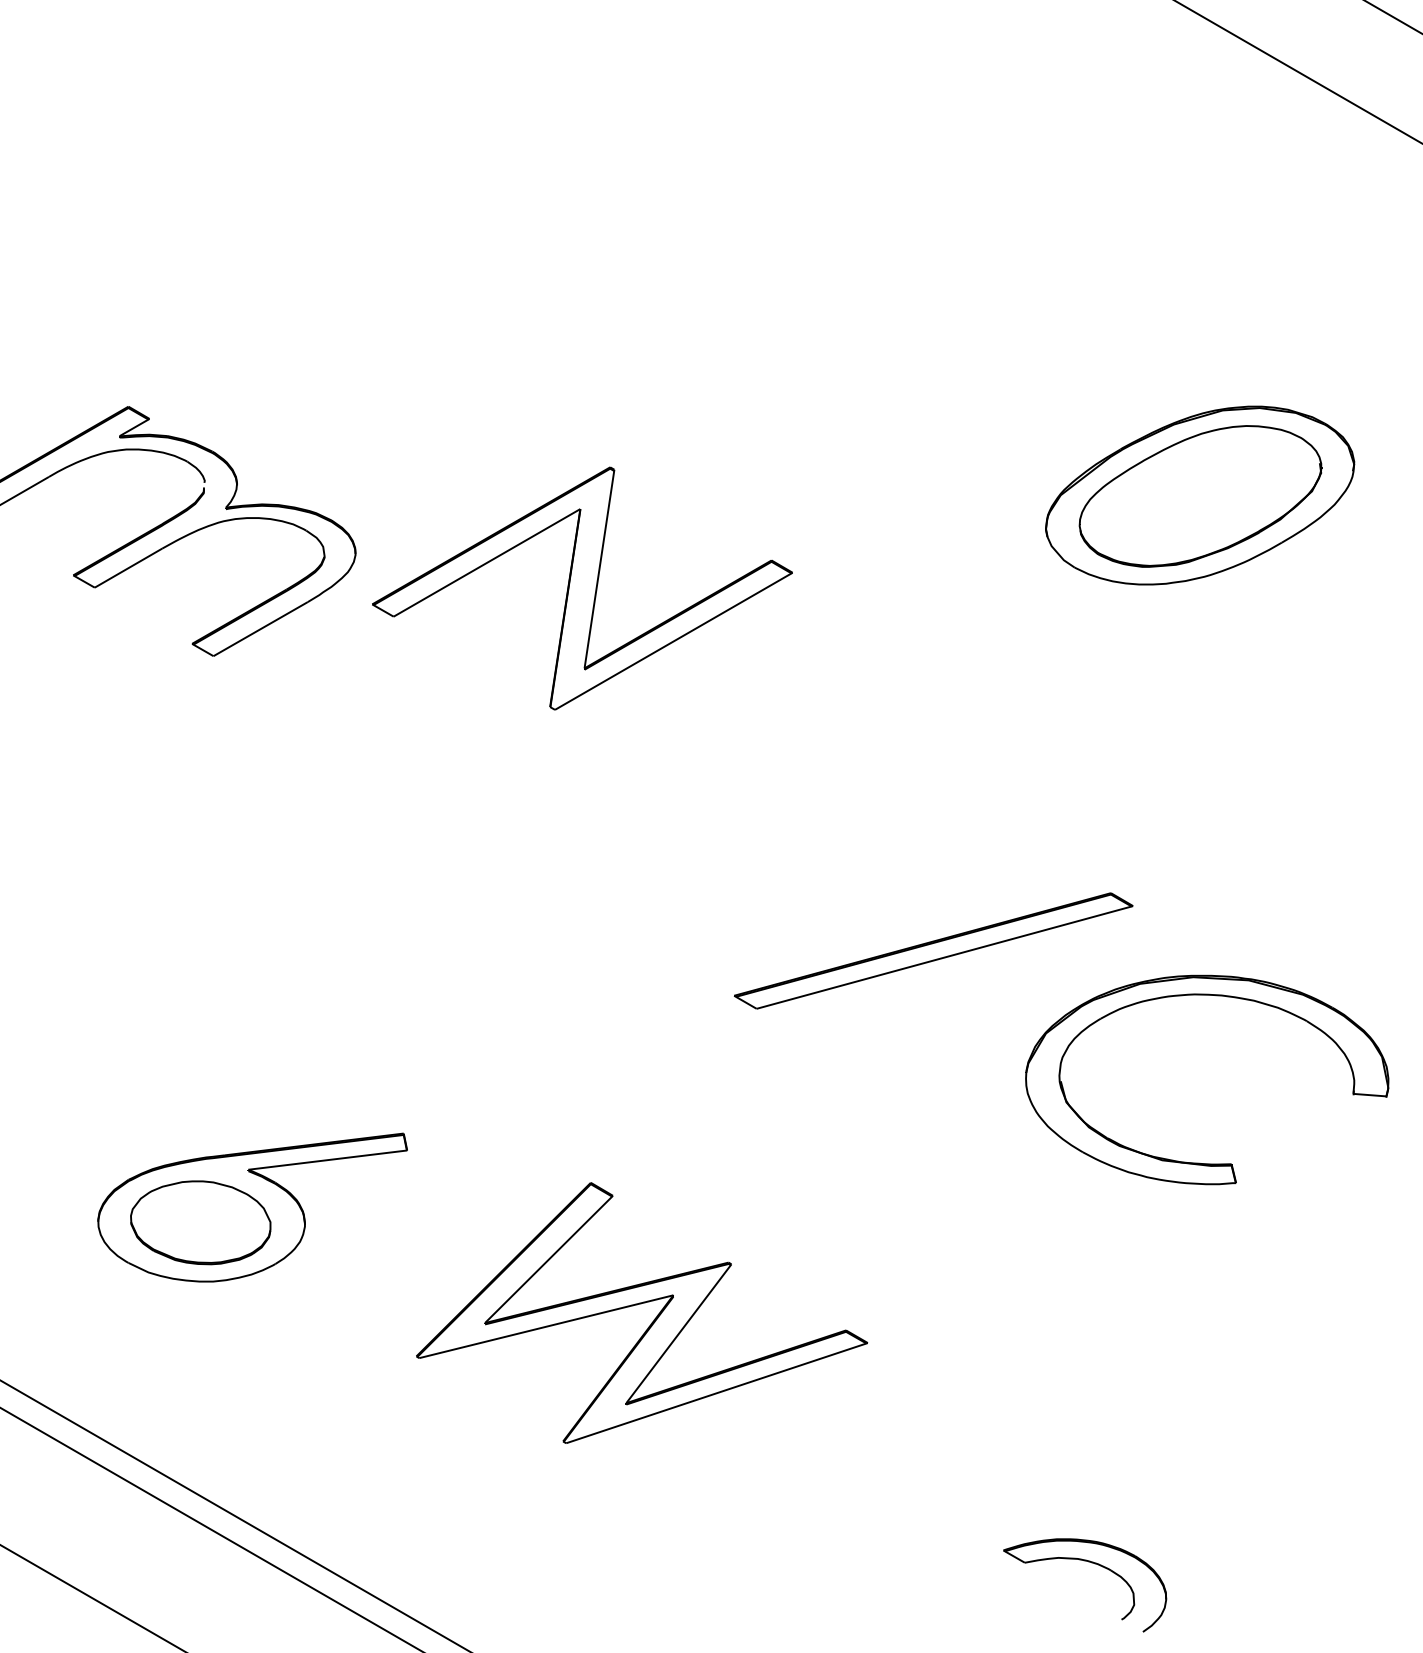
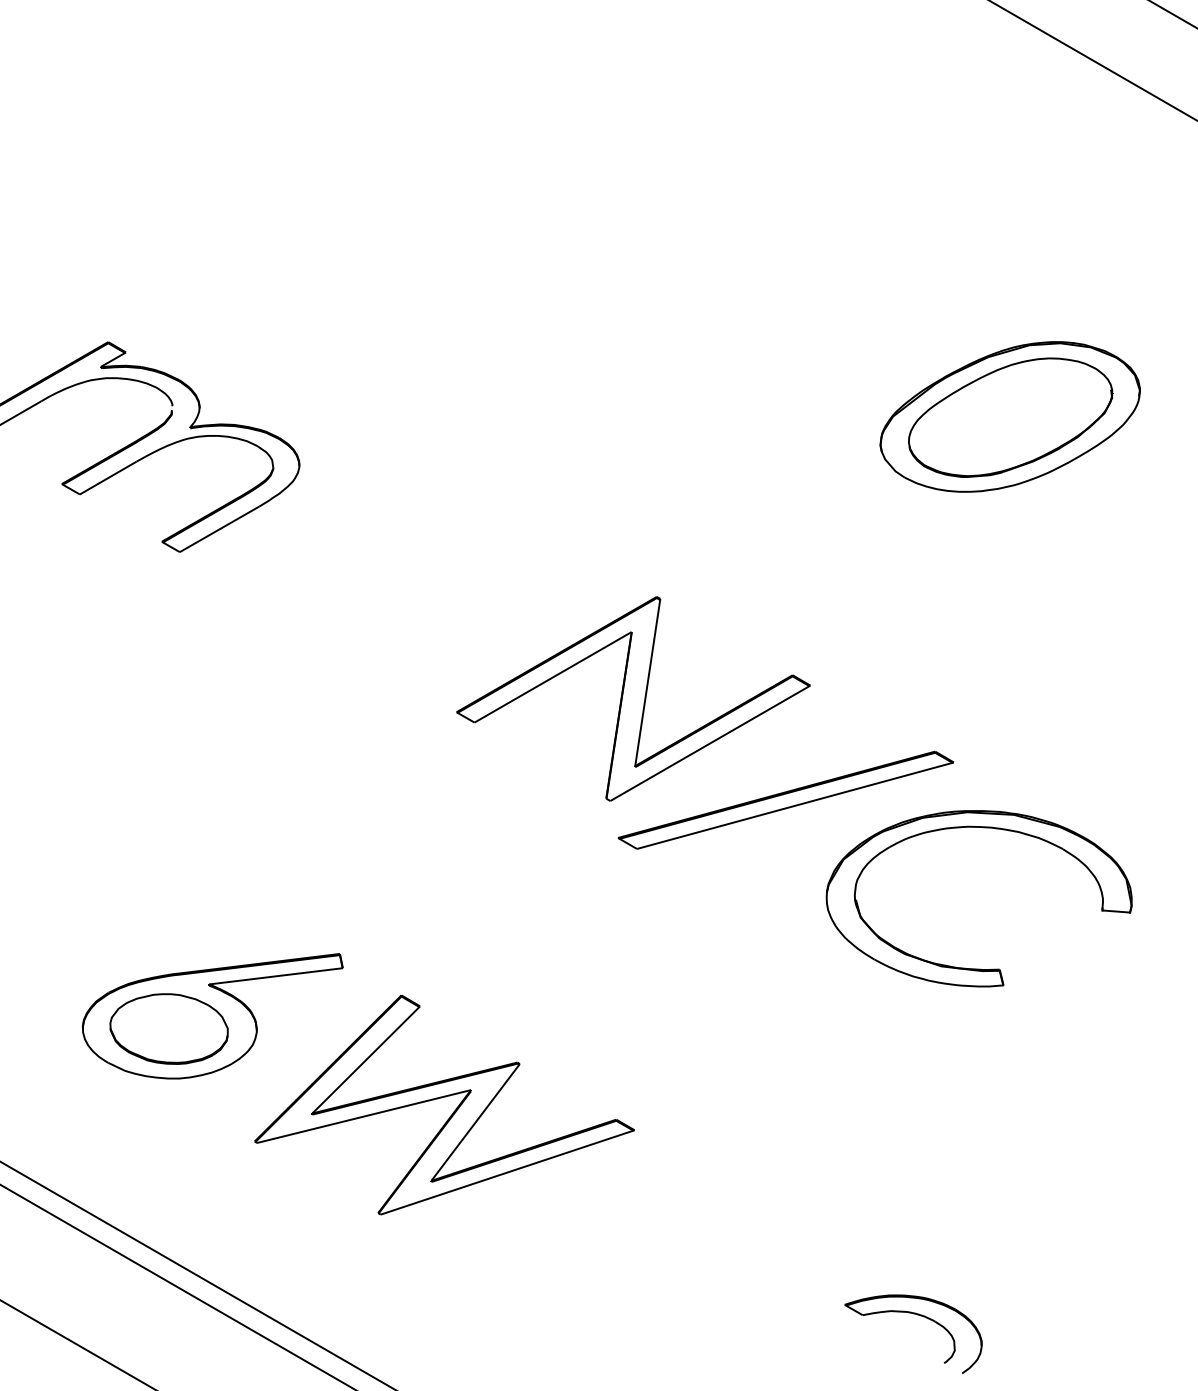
part: (582, 588) -> (633, 698), moved
part: (1199, 1162) -> (972, 968), moved
part: (641, 1304) -> (444, 1097), moved

